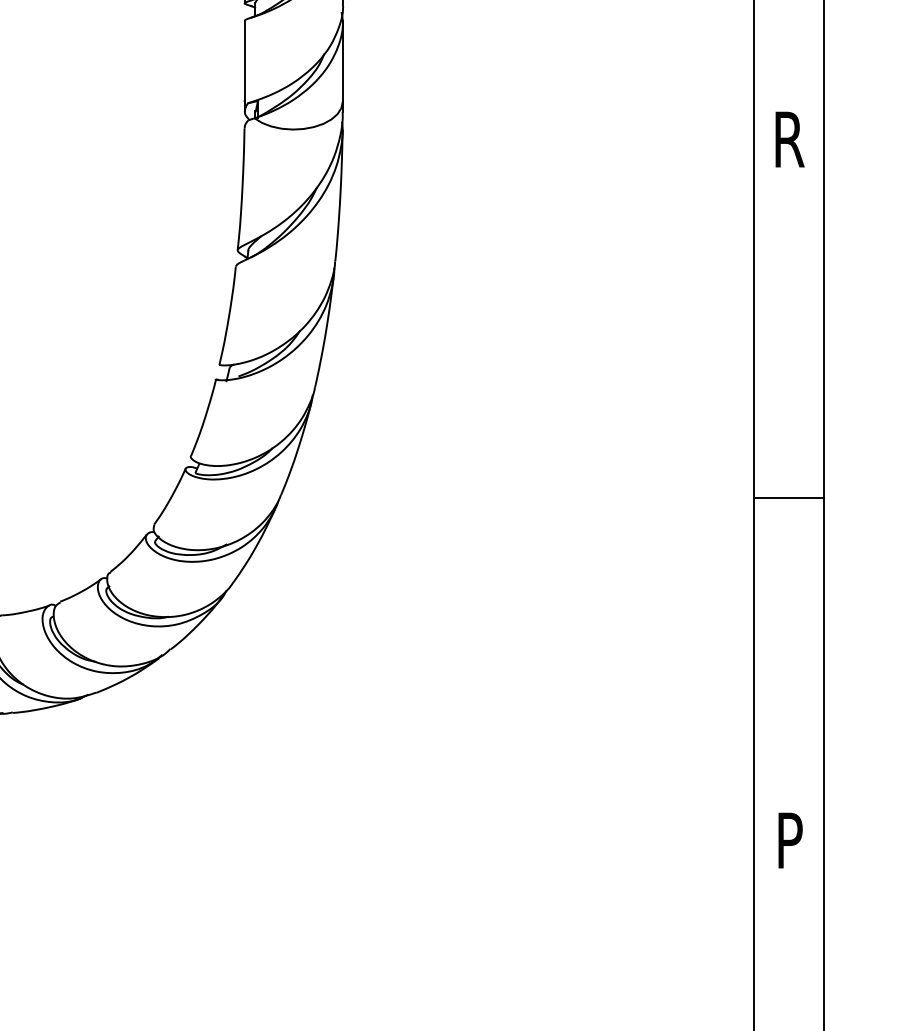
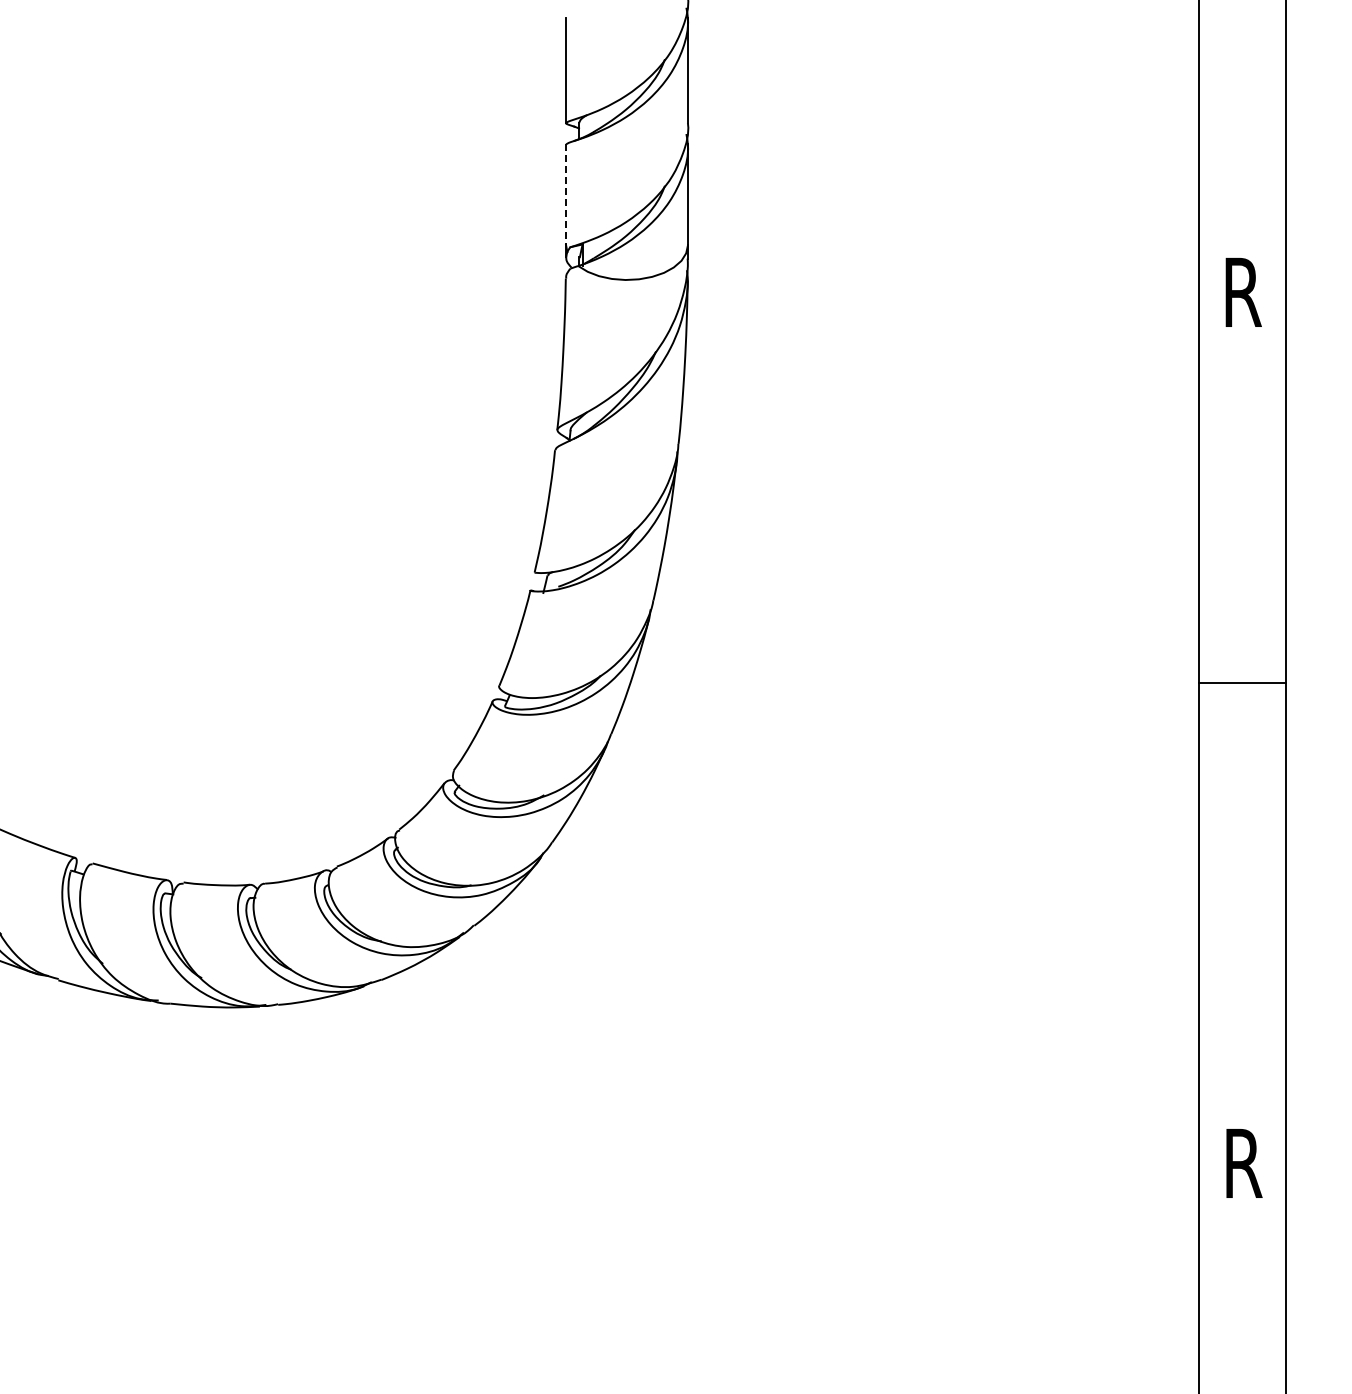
line: (245, 61) -> (566, 195), solid -> dashed
line: (789, 497) -> (1242, 682), moved
text: (790, 840) -> (1244, 1163), P -> R

